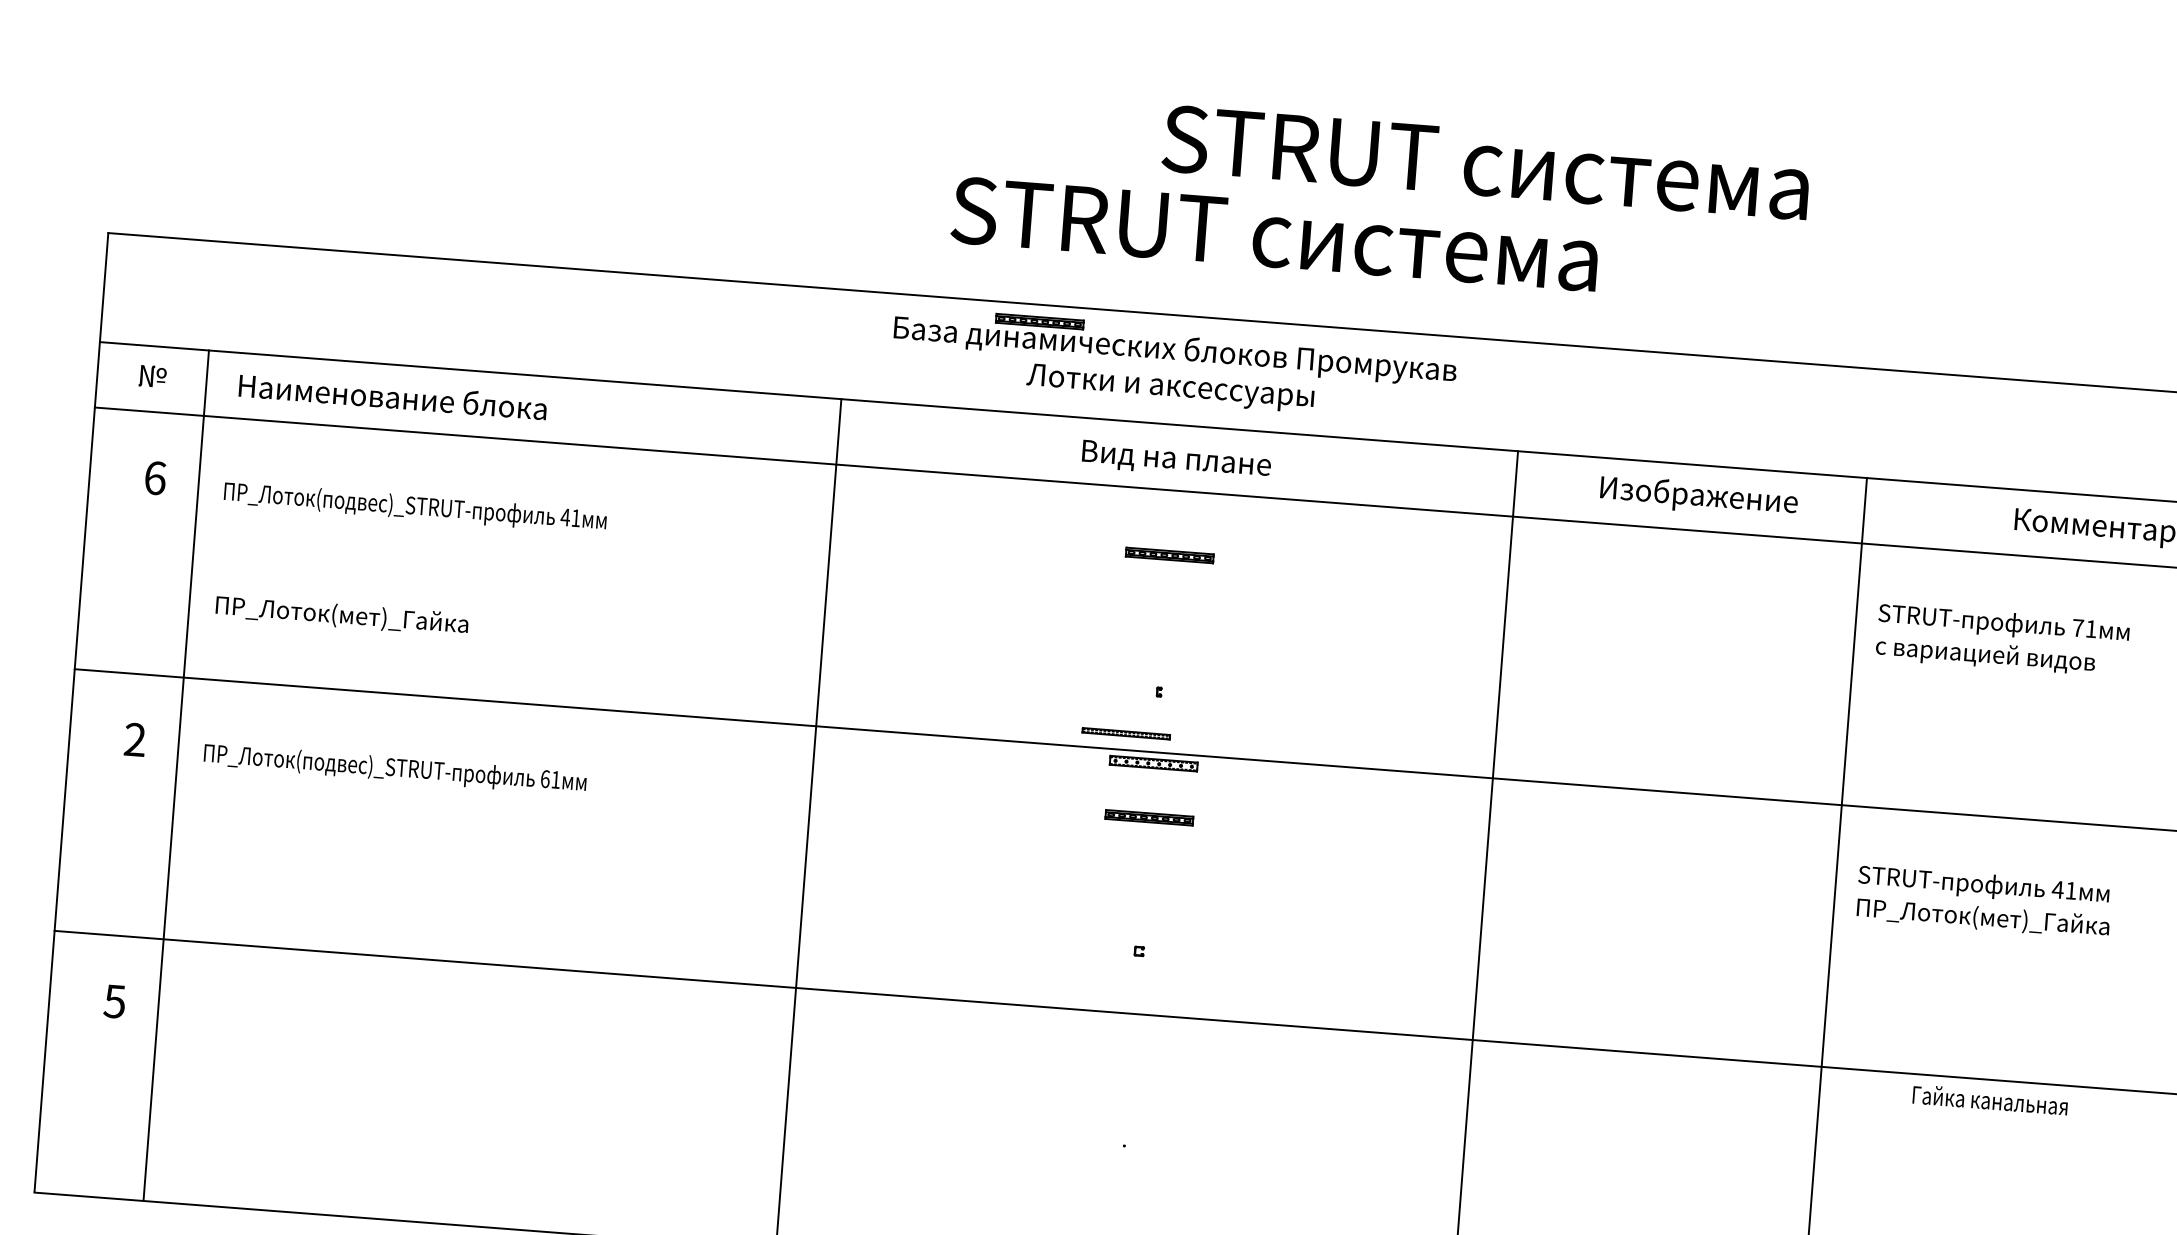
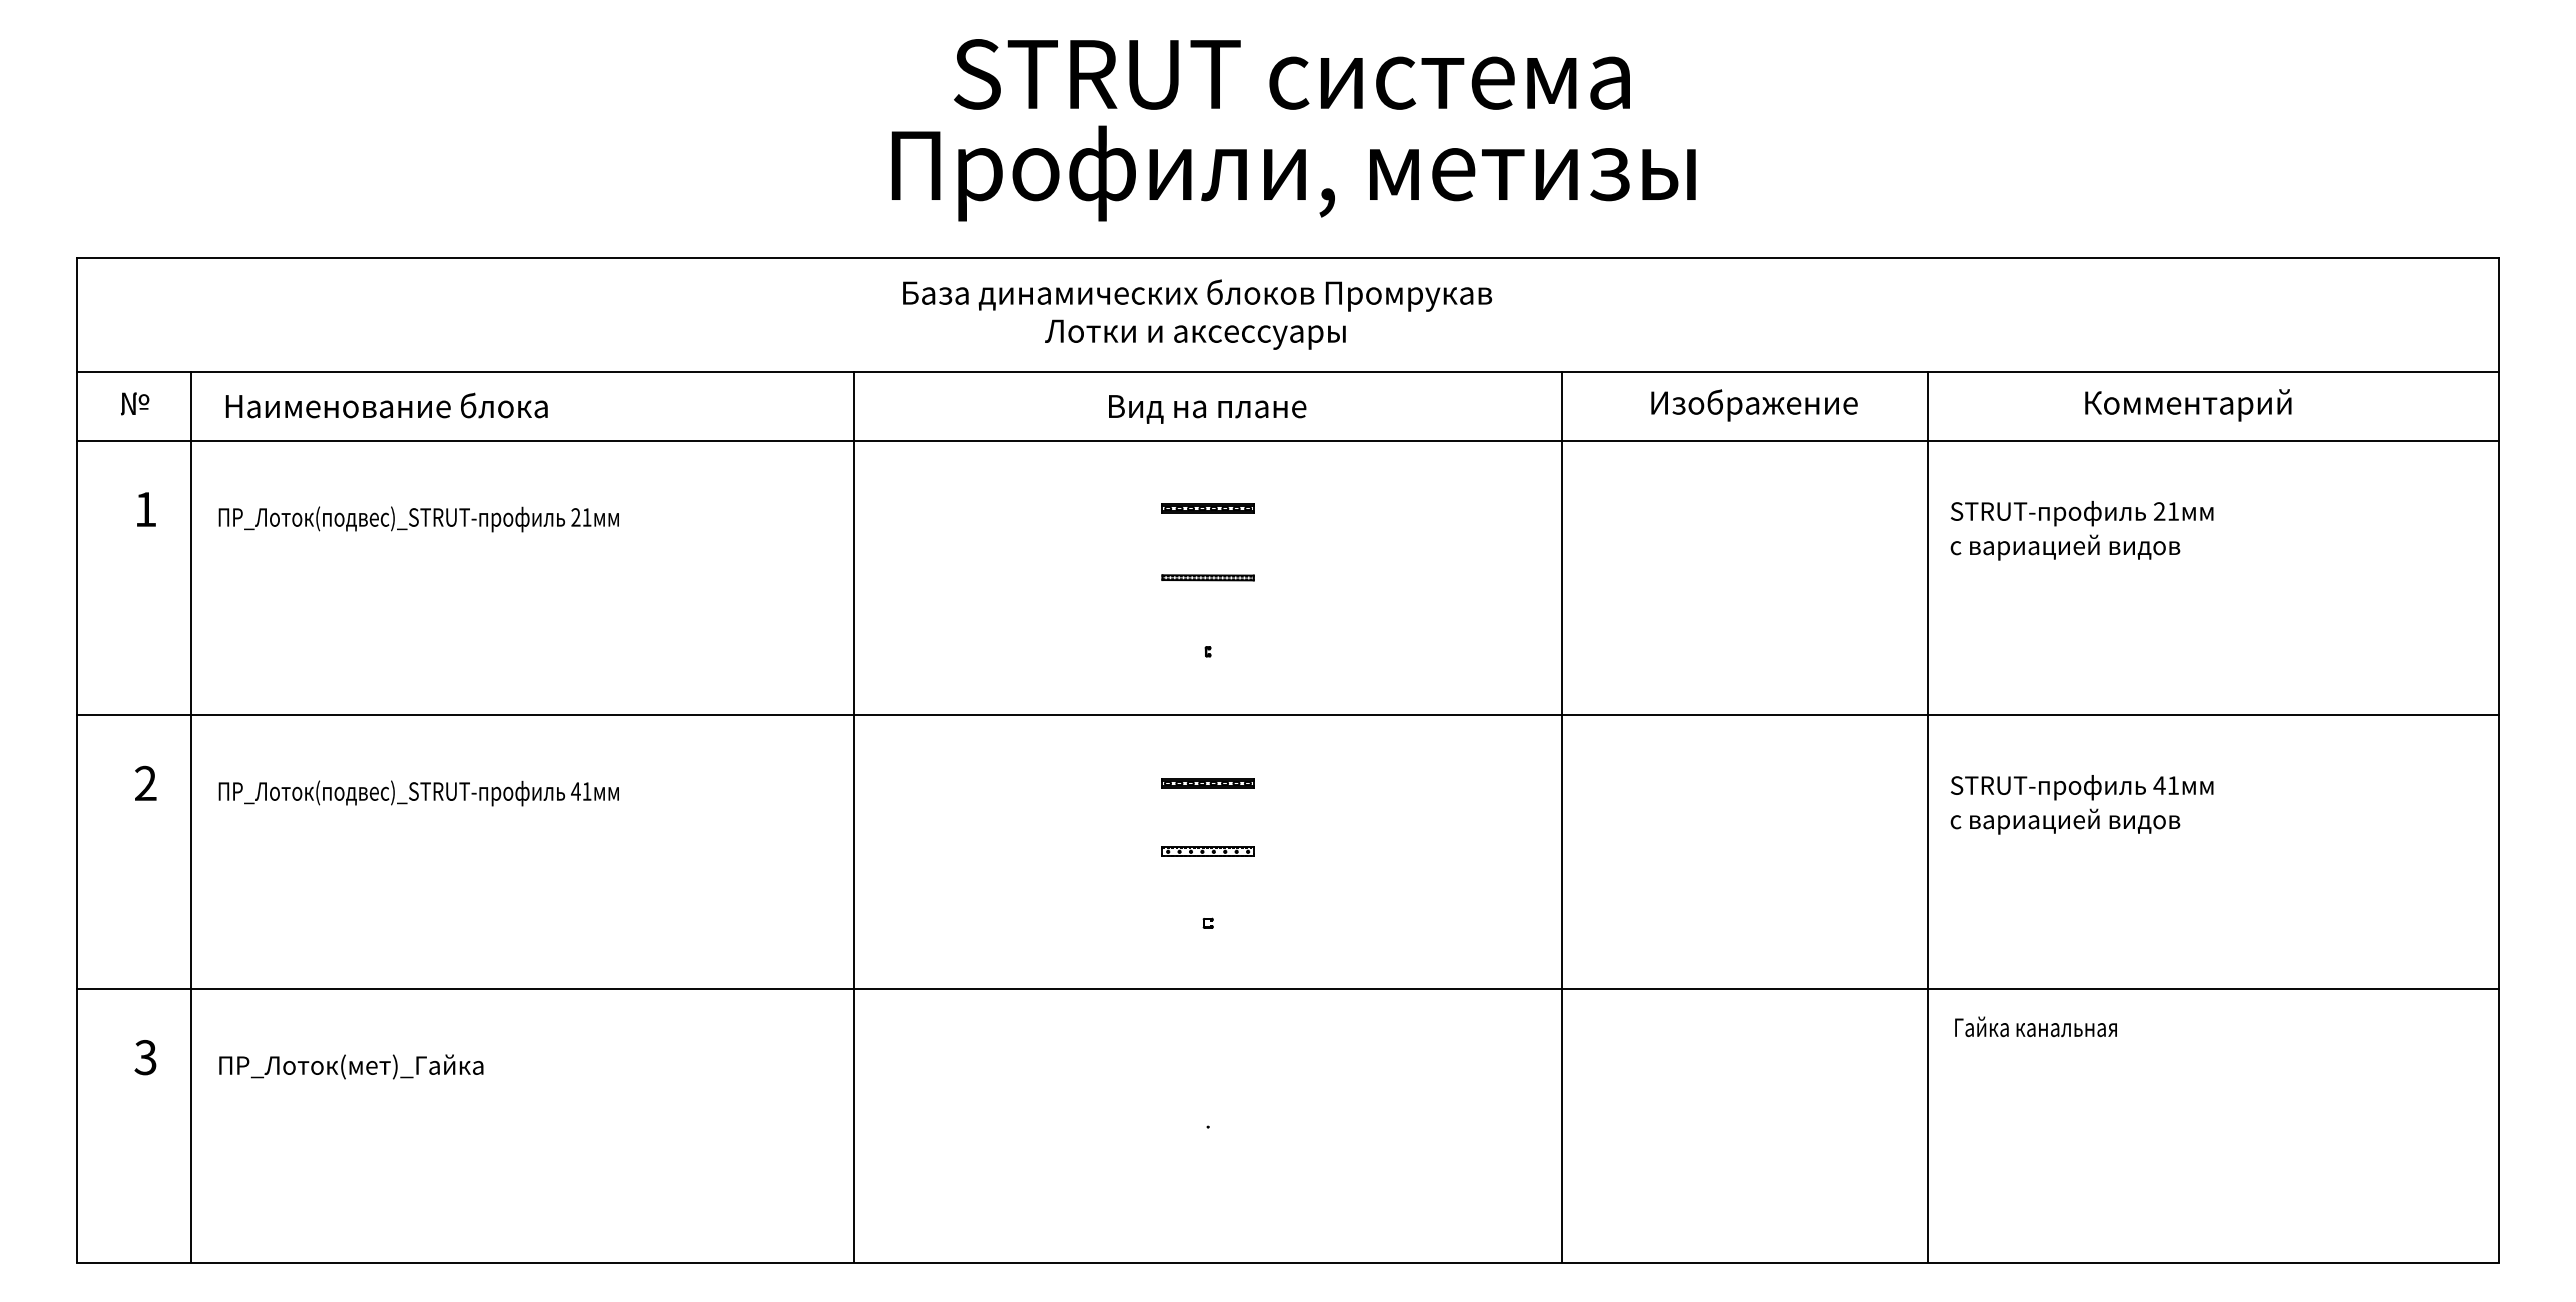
text: (1485, 162) -> (1291, 74), moved
text: (1275, 241) -> (1293, 173), STRUT система -> Профили, метизы
part: (1039, 321) -> (1053, 275), removed
text: (155, 478) -> (145, 509), 6 -> 1
text: (565, 517) -> (575, 517), 41 -> 21
text: (342, 615) -> (351, 1066), moved
text: (2078, 628) -> (2159, 511), 71 -> 21
part: (1125, 733) -> (1207, 577), moved
part: (1153, 763) -> (1207, 851), moved
text: (544, 779) -> (575, 791), 61 -> 41
text: (1982, 918) -> (2083, 821), ПР_Лоток(мет)_Гайка -> с вариацией видов
text: (114, 1001) -> (145, 1057), 5 -> 3
text: (1989, 1099) -> (2035, 1026), moved

